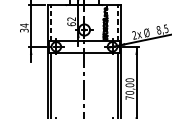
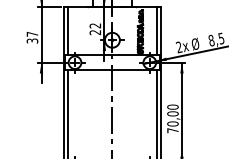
line: (51, 23) -> (68, 31), dashed -> solid
line: (117, 23) -> (156, 31), dashed -> solid
text: (71, 24) -> (95, 32), 62 -> 22
text: (24, 25) -> (32, 34), 34 -> 37

